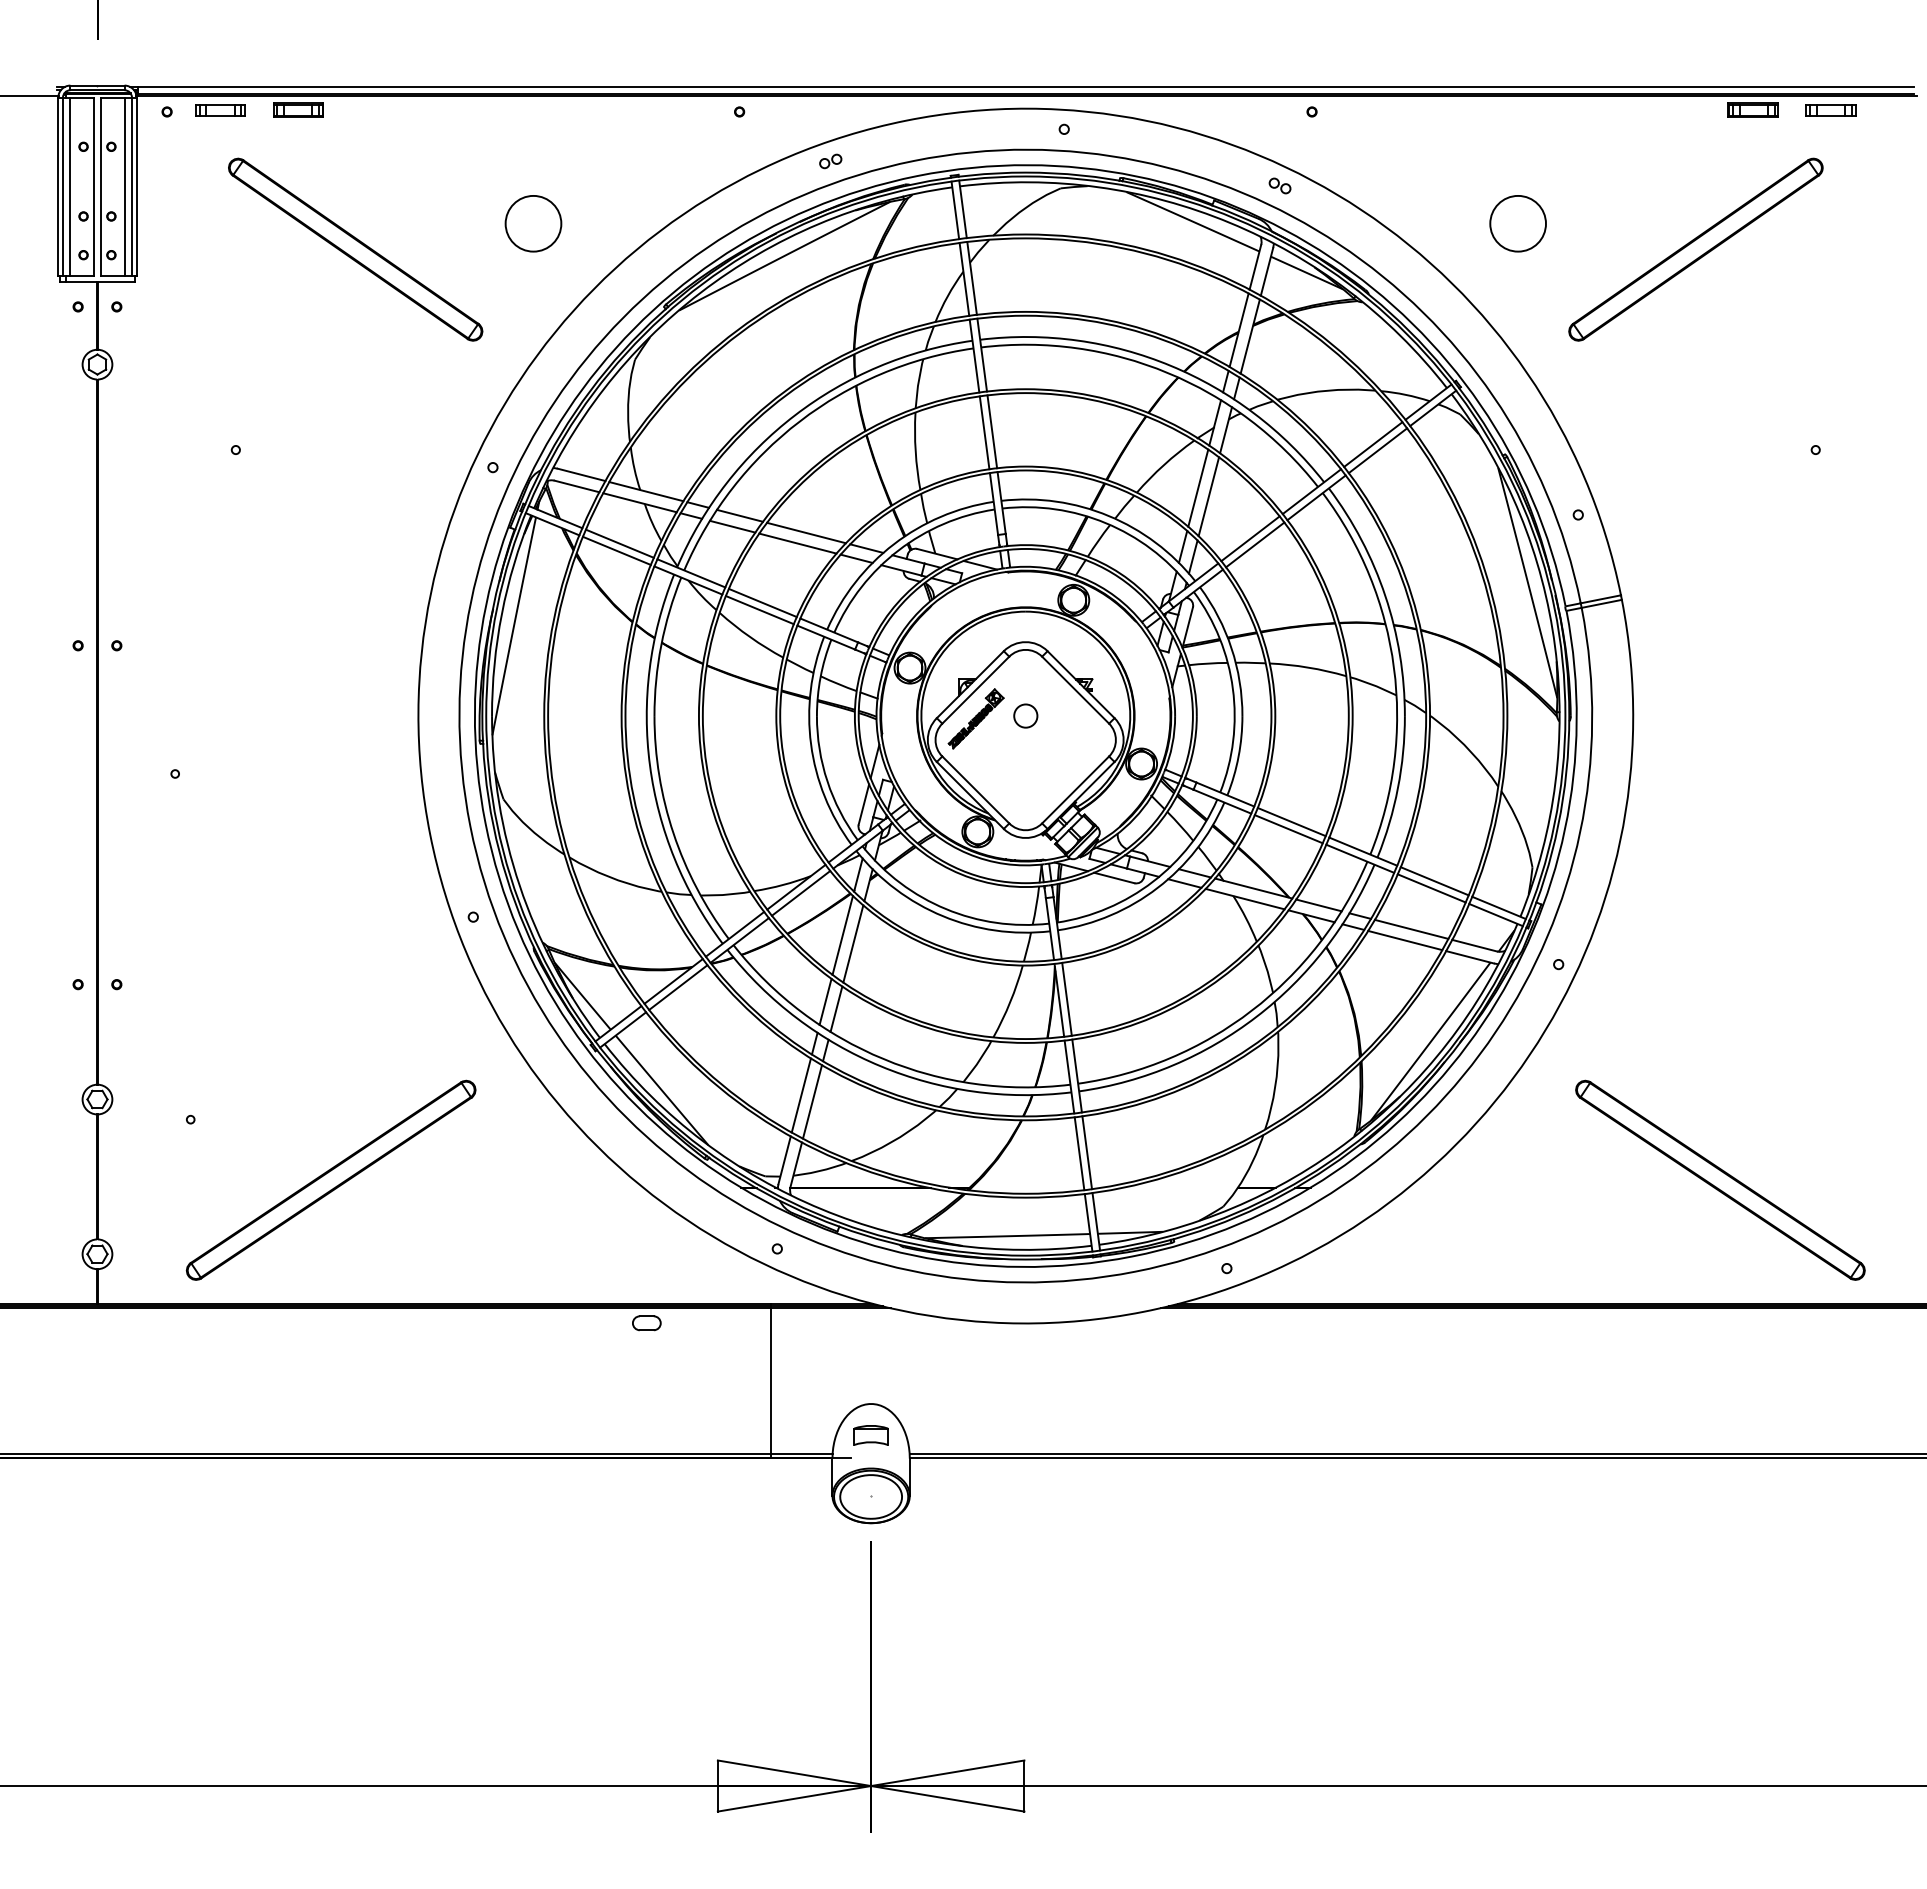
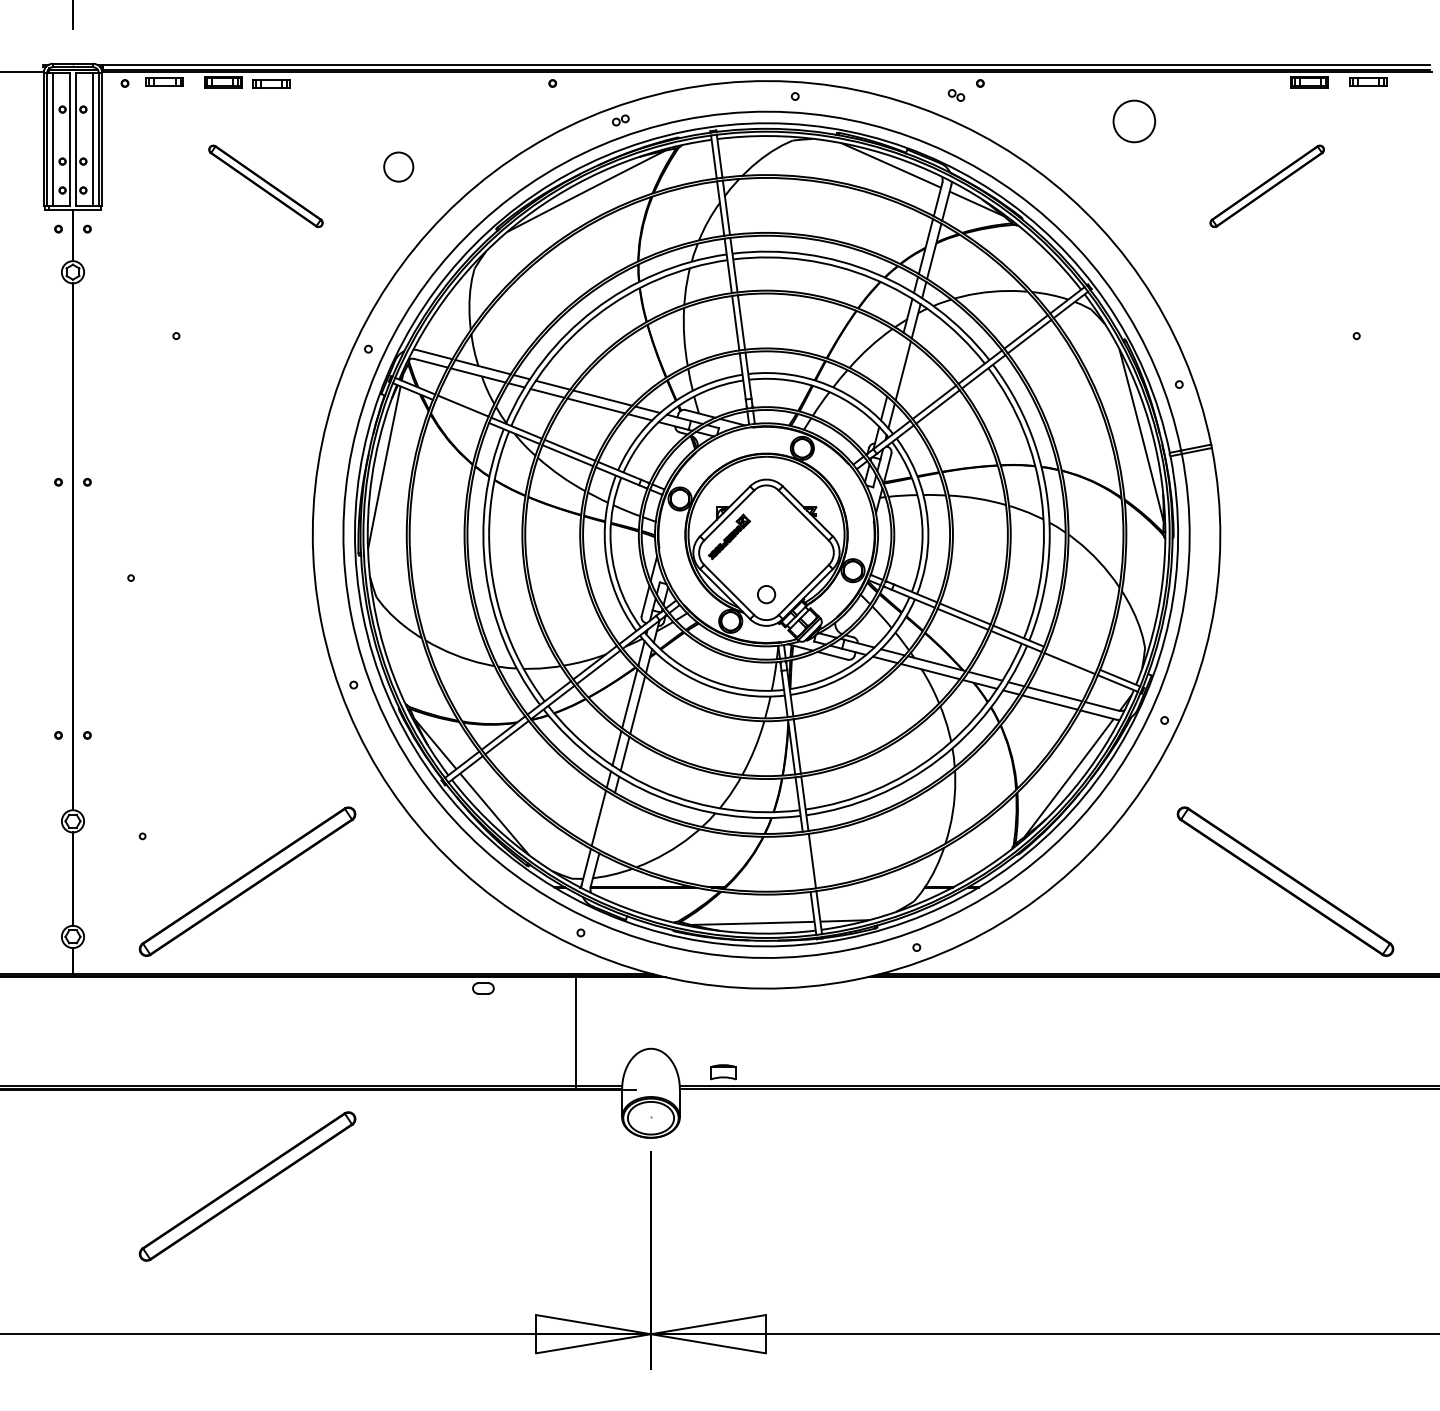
part: (363, 112) -> (271, 83), added
part: (1279, 185) -> (956, 95), moved
circle: (533, 223) -> (398, 166), size x0.7
circle: (1517, 223) -> (1133, 121), moved
part: (355, 249) -> (265, 186), size x0.6
part: (1695, 249) -> (1266, 186), size x0.6
line: (1198, 487) -> (895, 364), removed
line: (616, 550) -> (460, 411), removed
circle: (1025, 715) -> (766, 594), moved
line: (1434, 881) -> (1071, 658), removed
line: (812, 1101) -> (607, 822), removed
line: (1079, 1153) -> (806, 861), removed
part: (870, 1435) -> (722, 1072), moved
part: (330, 1587) -> (247, 1185), added

